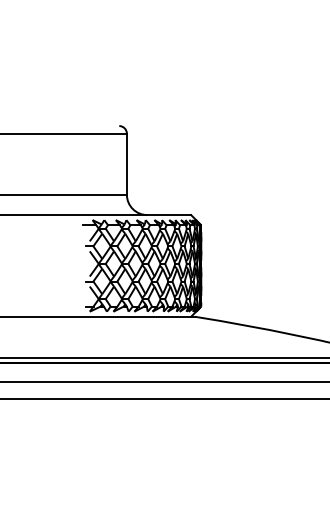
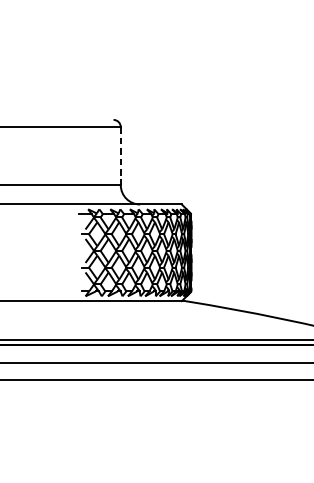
line: (126, 164) -> (120, 156), solid -> dashed

